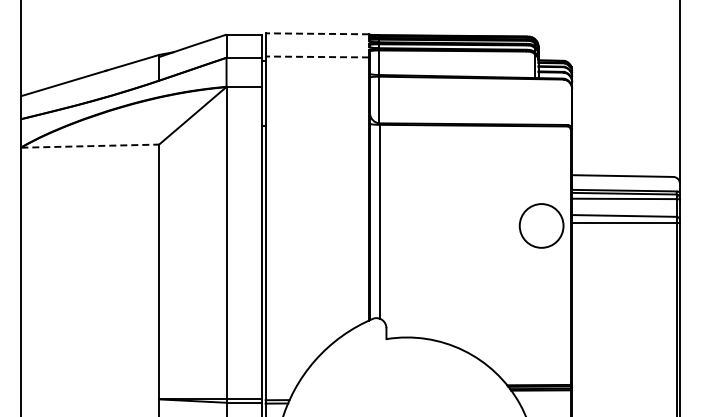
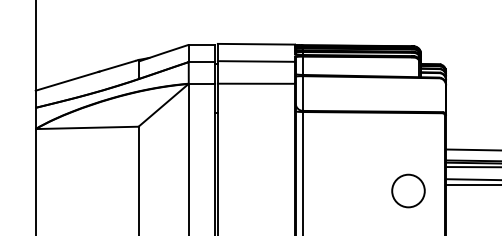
line: (317, 33) -> (256, 44), dashed -> solid
line: (317, 56) -> (256, 61), dashed -> solid
line: (317, 86) -> (256, 83), added
line: (90, 146) -> (87, 128), dashed -> solid
circle: (541, 225) -> (408, 190), moved

